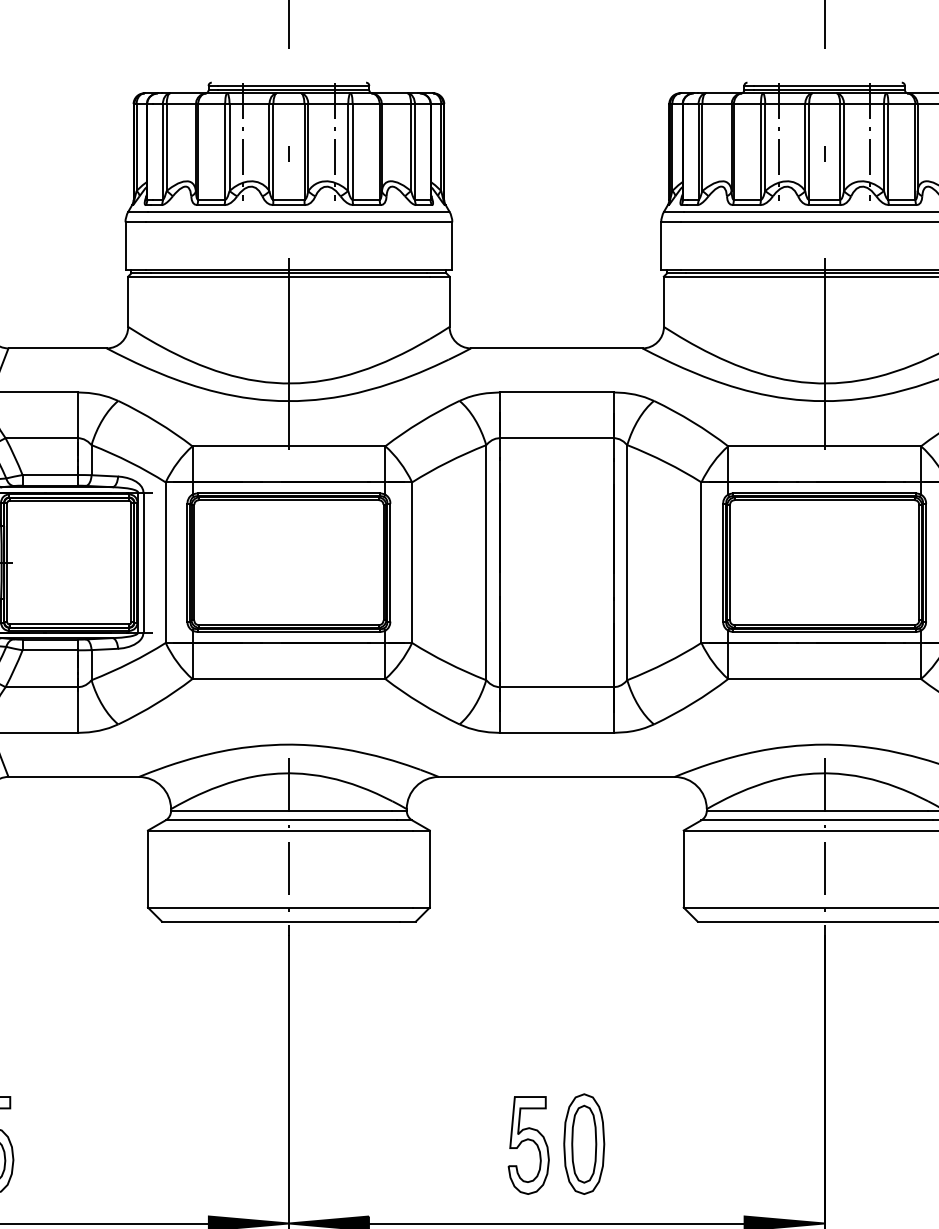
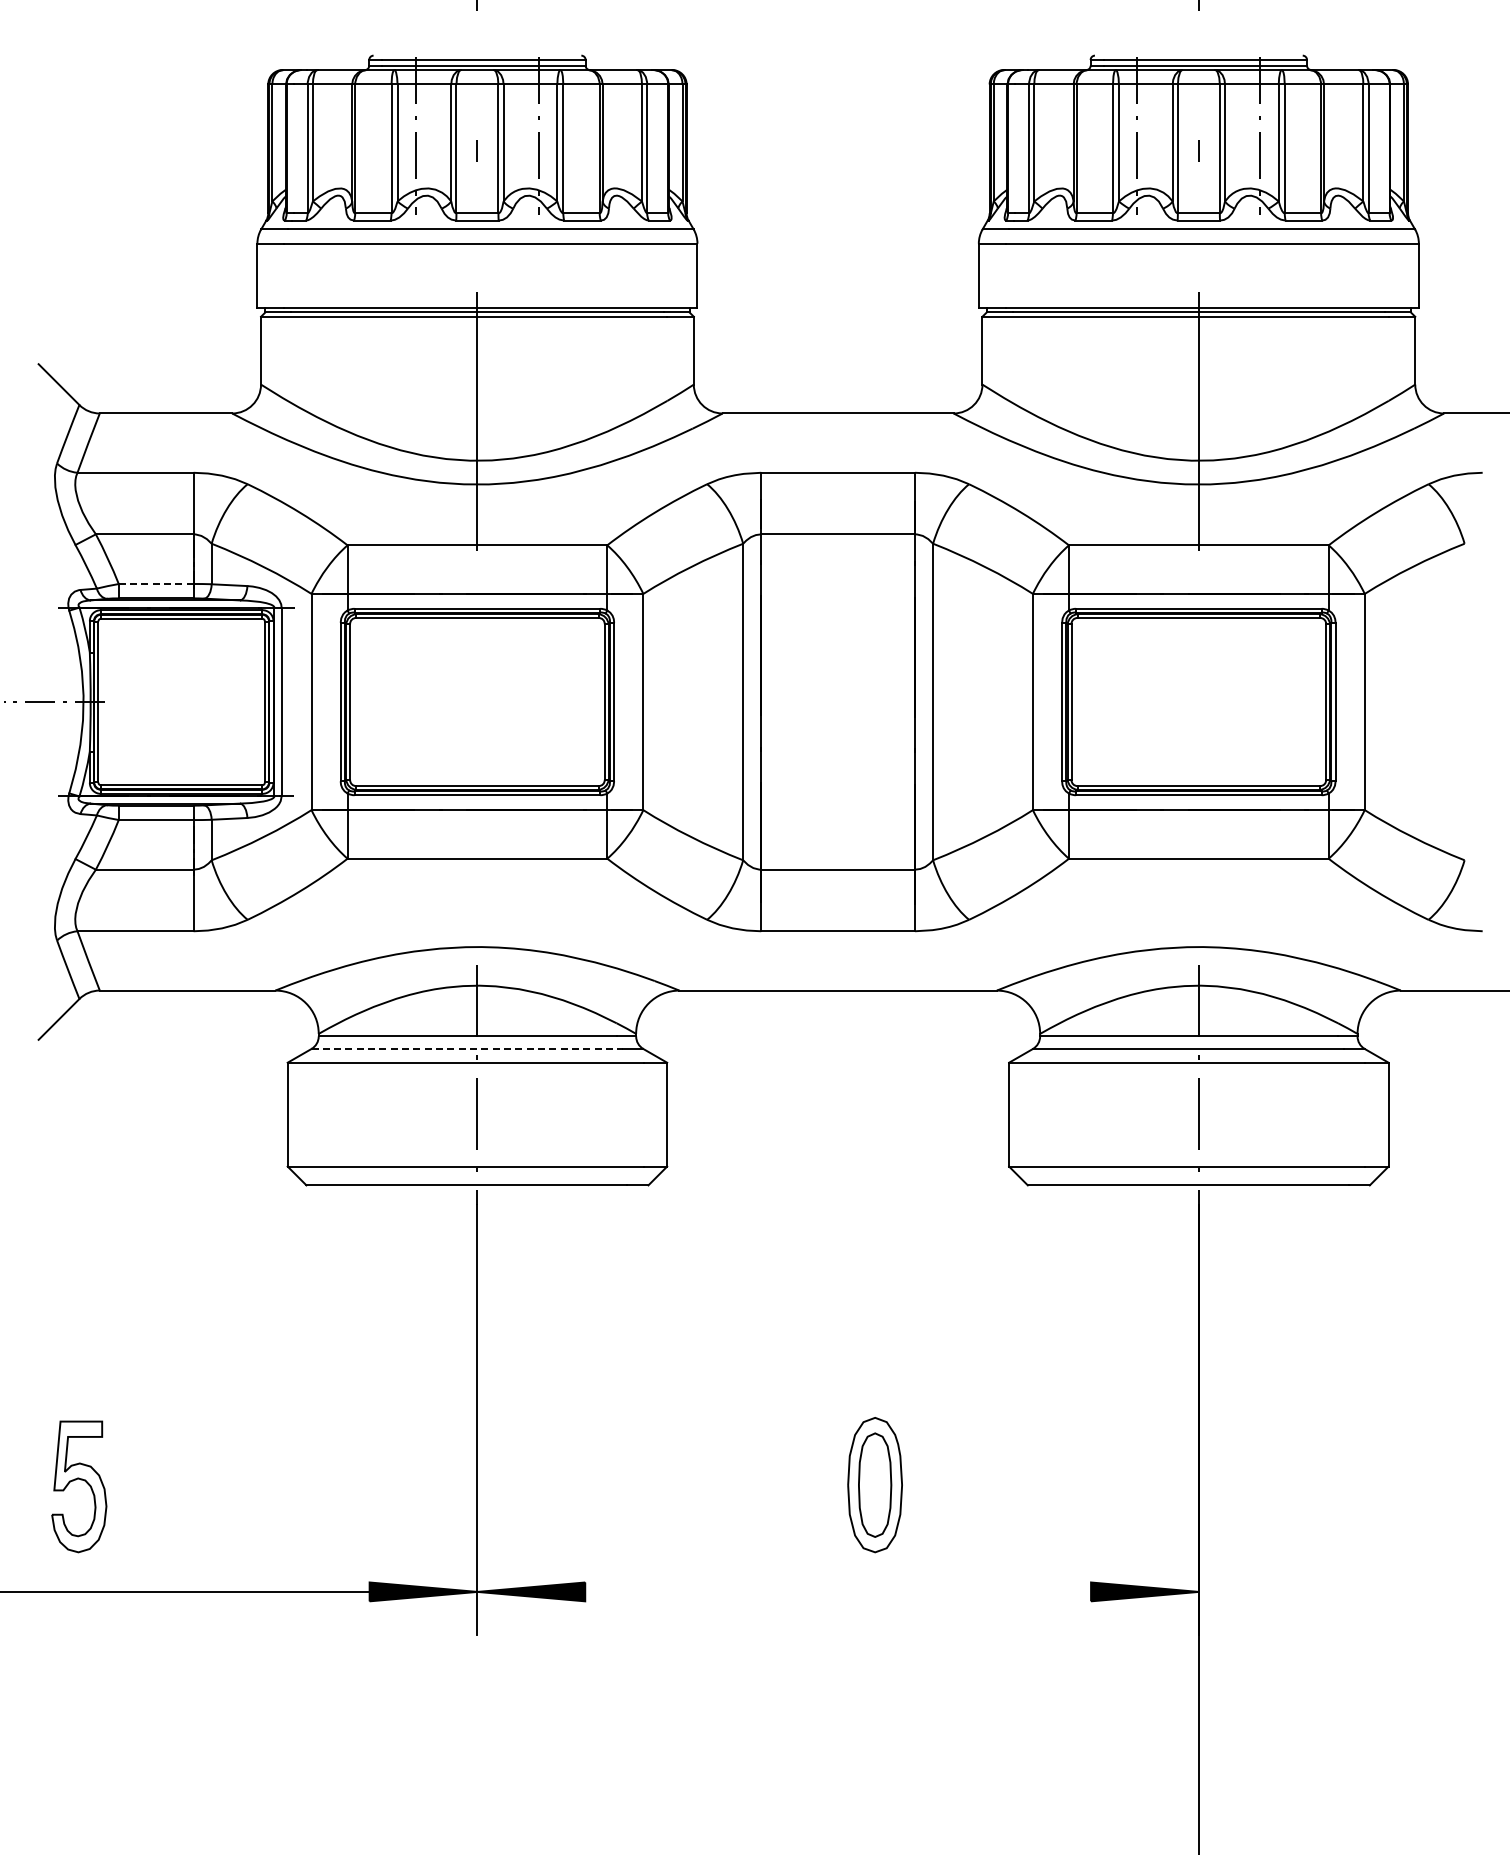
line: (49, 475) -> (155, 584), solid -> dashed
line: (281, 820) -> (467, 1049), solid -> dashed
part: (530, 1140) -> (802, 1480), removed
line: (557, 1223) -> (838, 1591), removed

